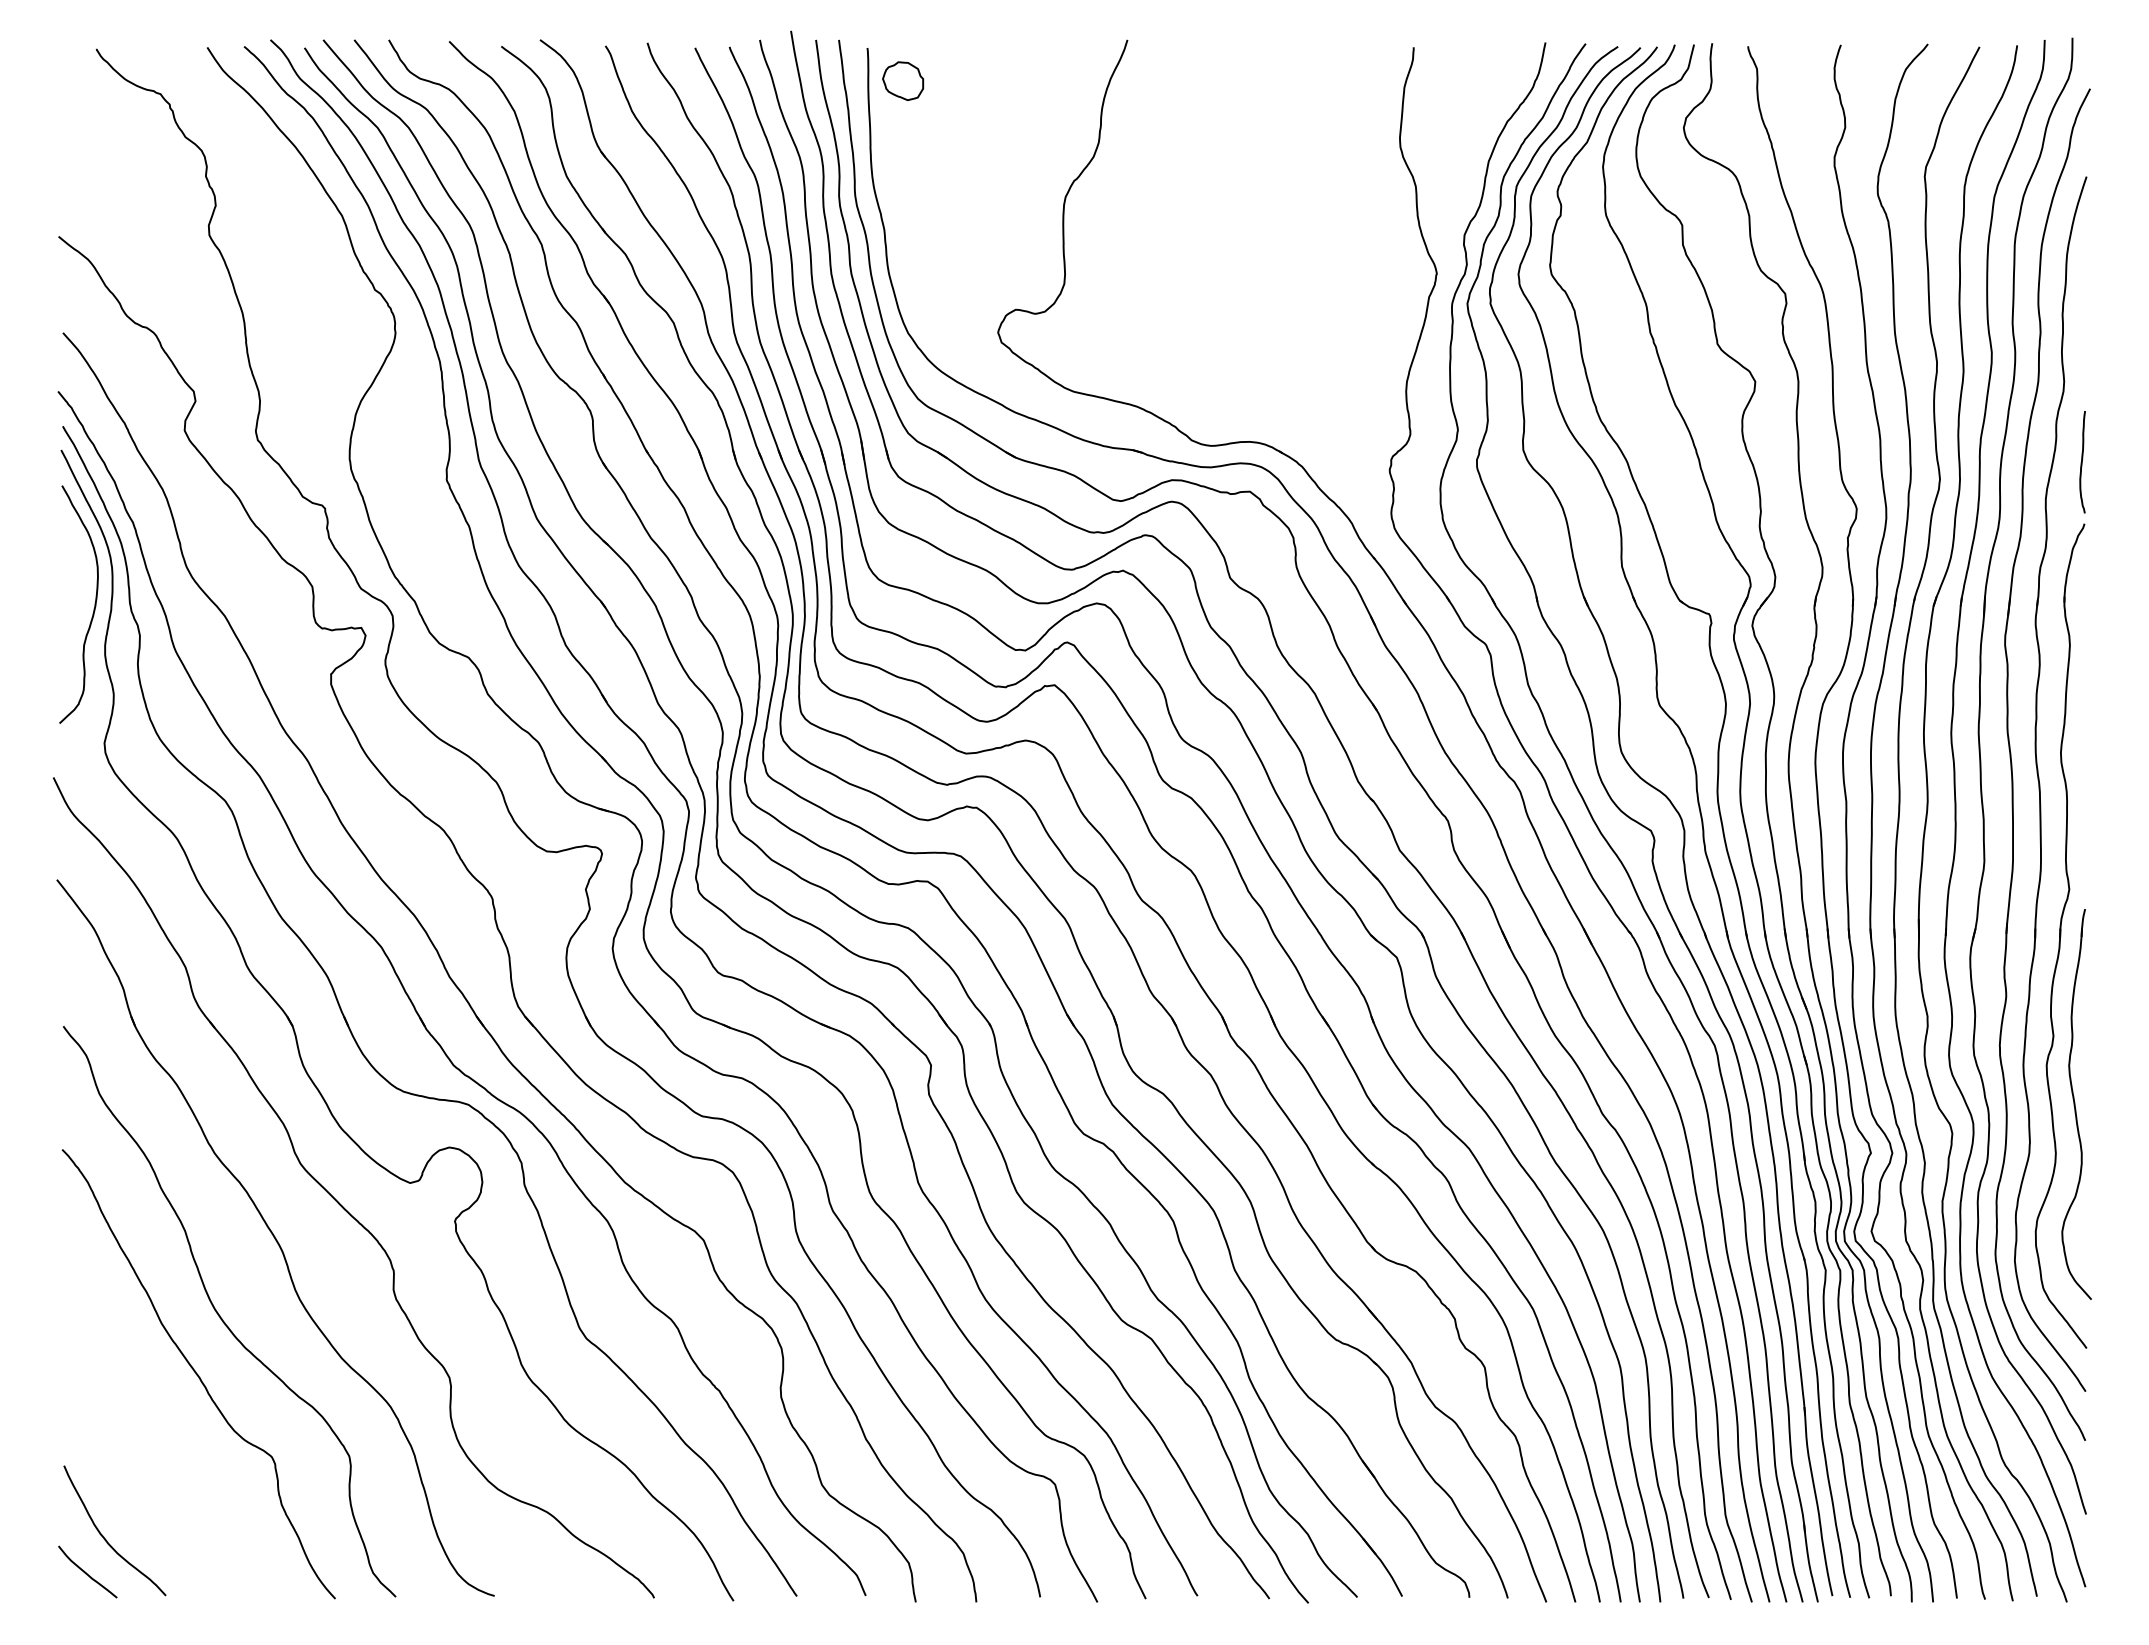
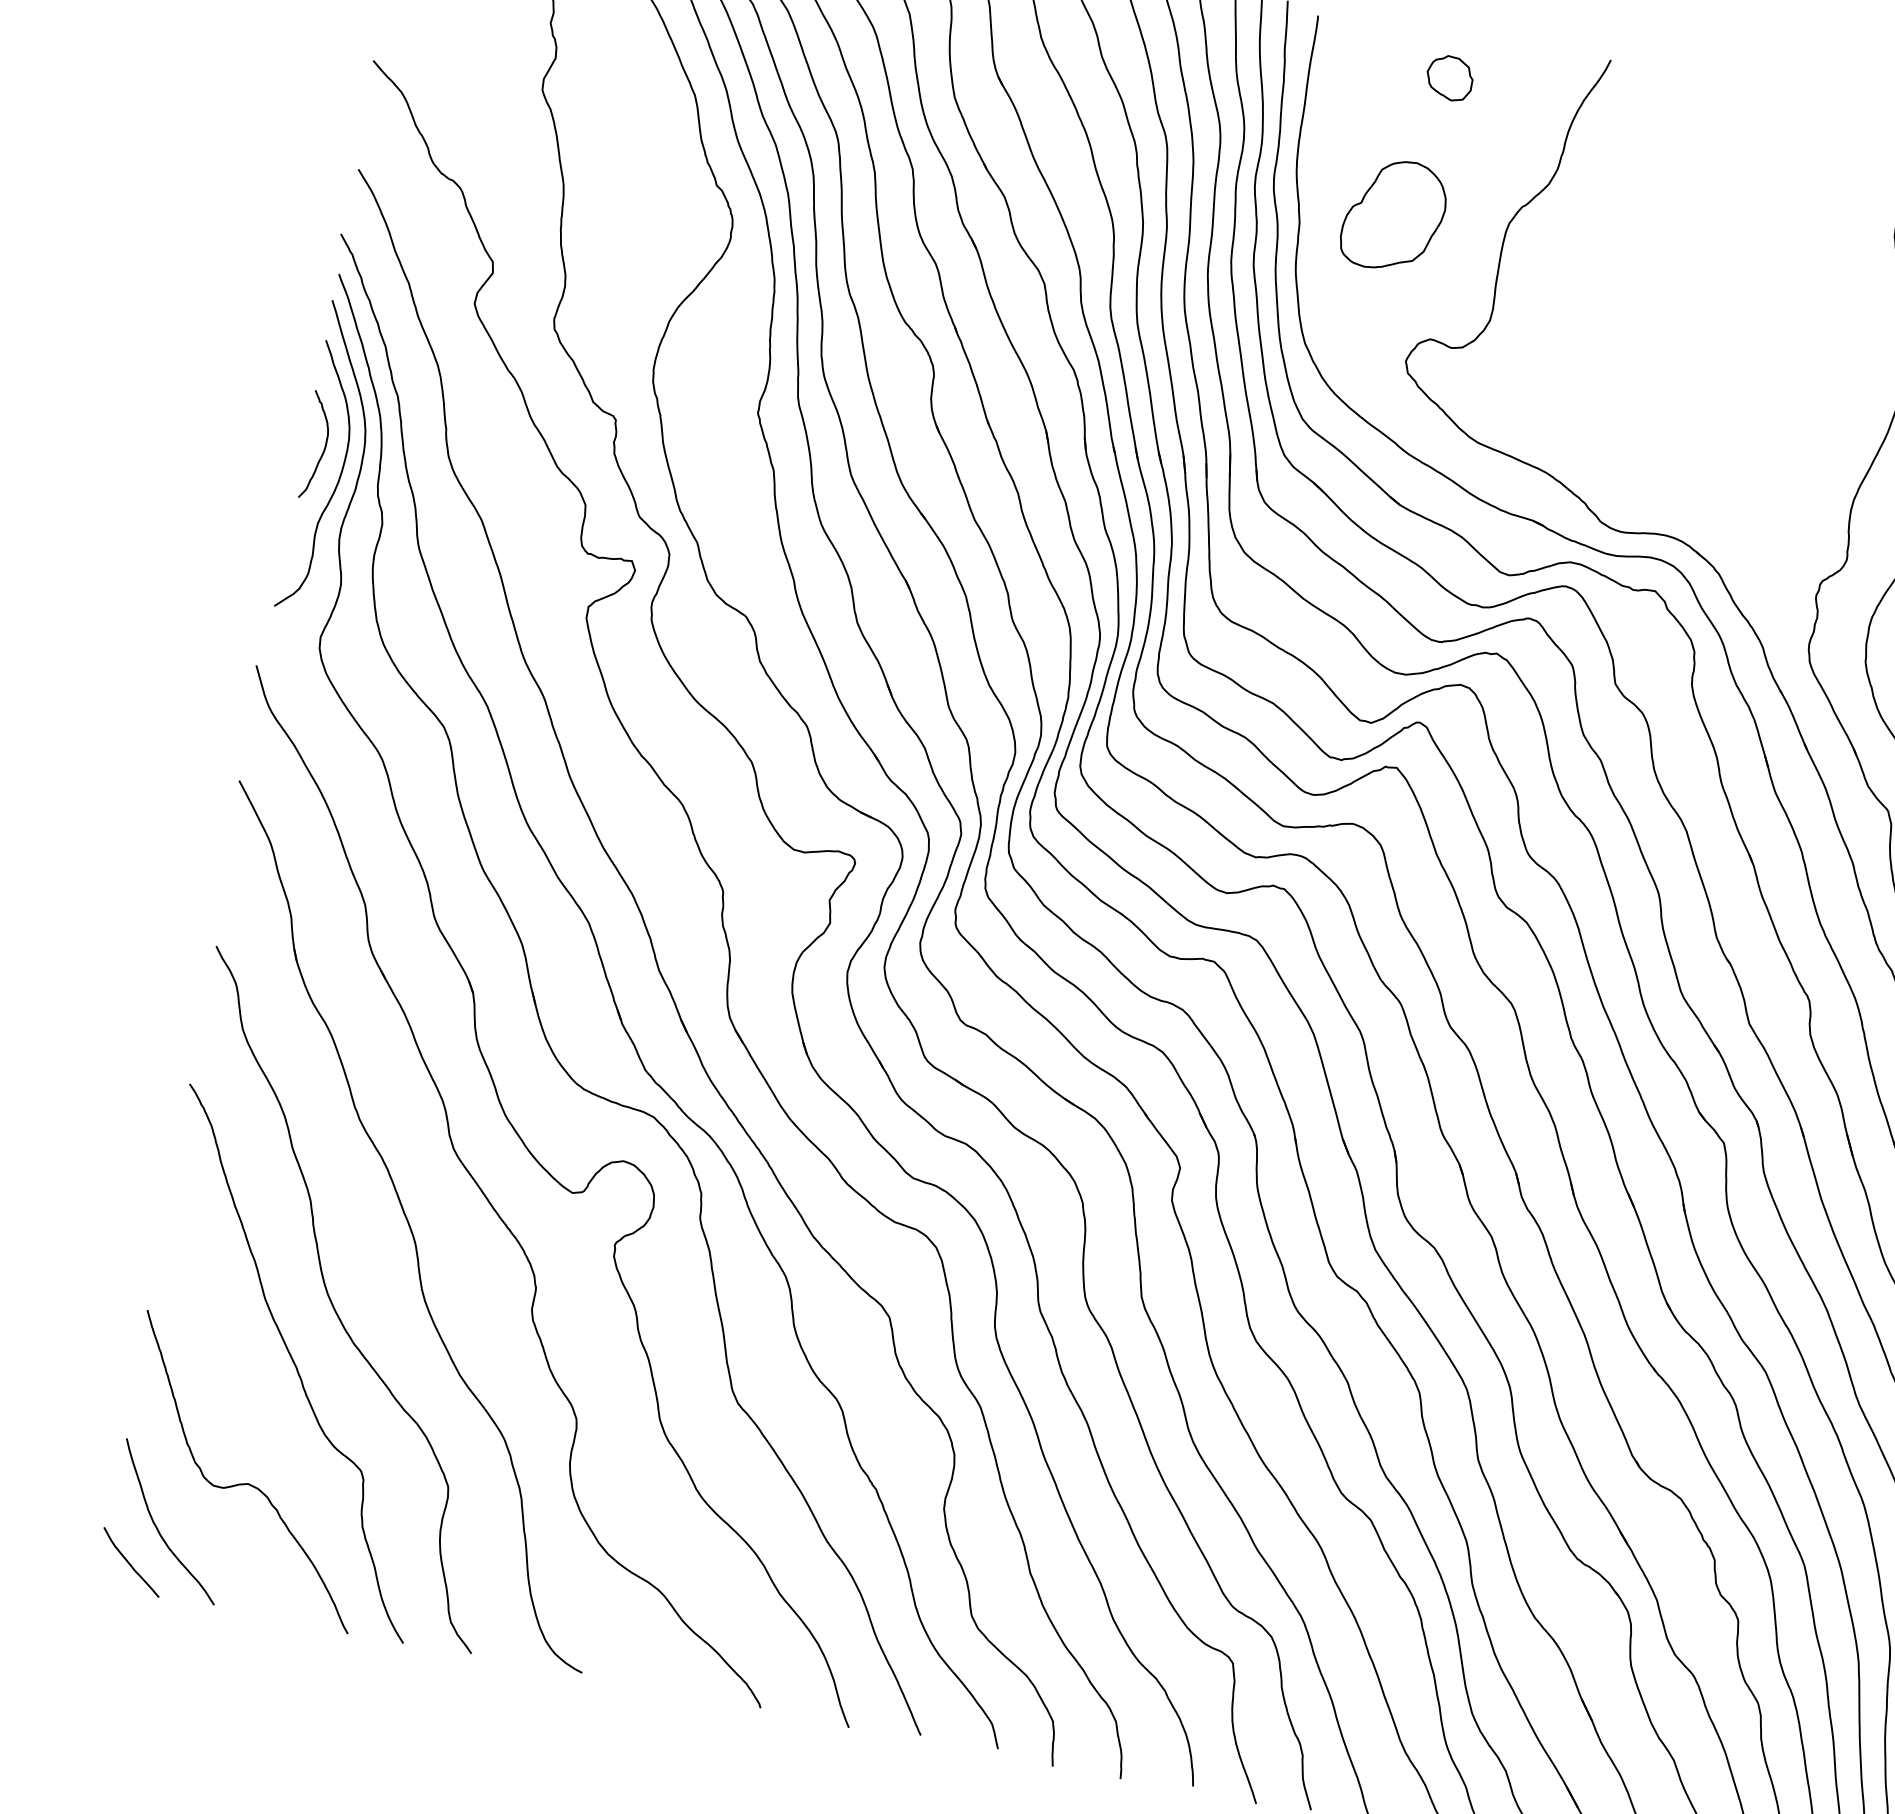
part: (903, 80) -> (1450, 77), moved
part: (964, 208) -> (1393, 215), added
curve: (77, 577) -> (324, 446), added
curve: (173, 1485) -> (245, 1483), added

